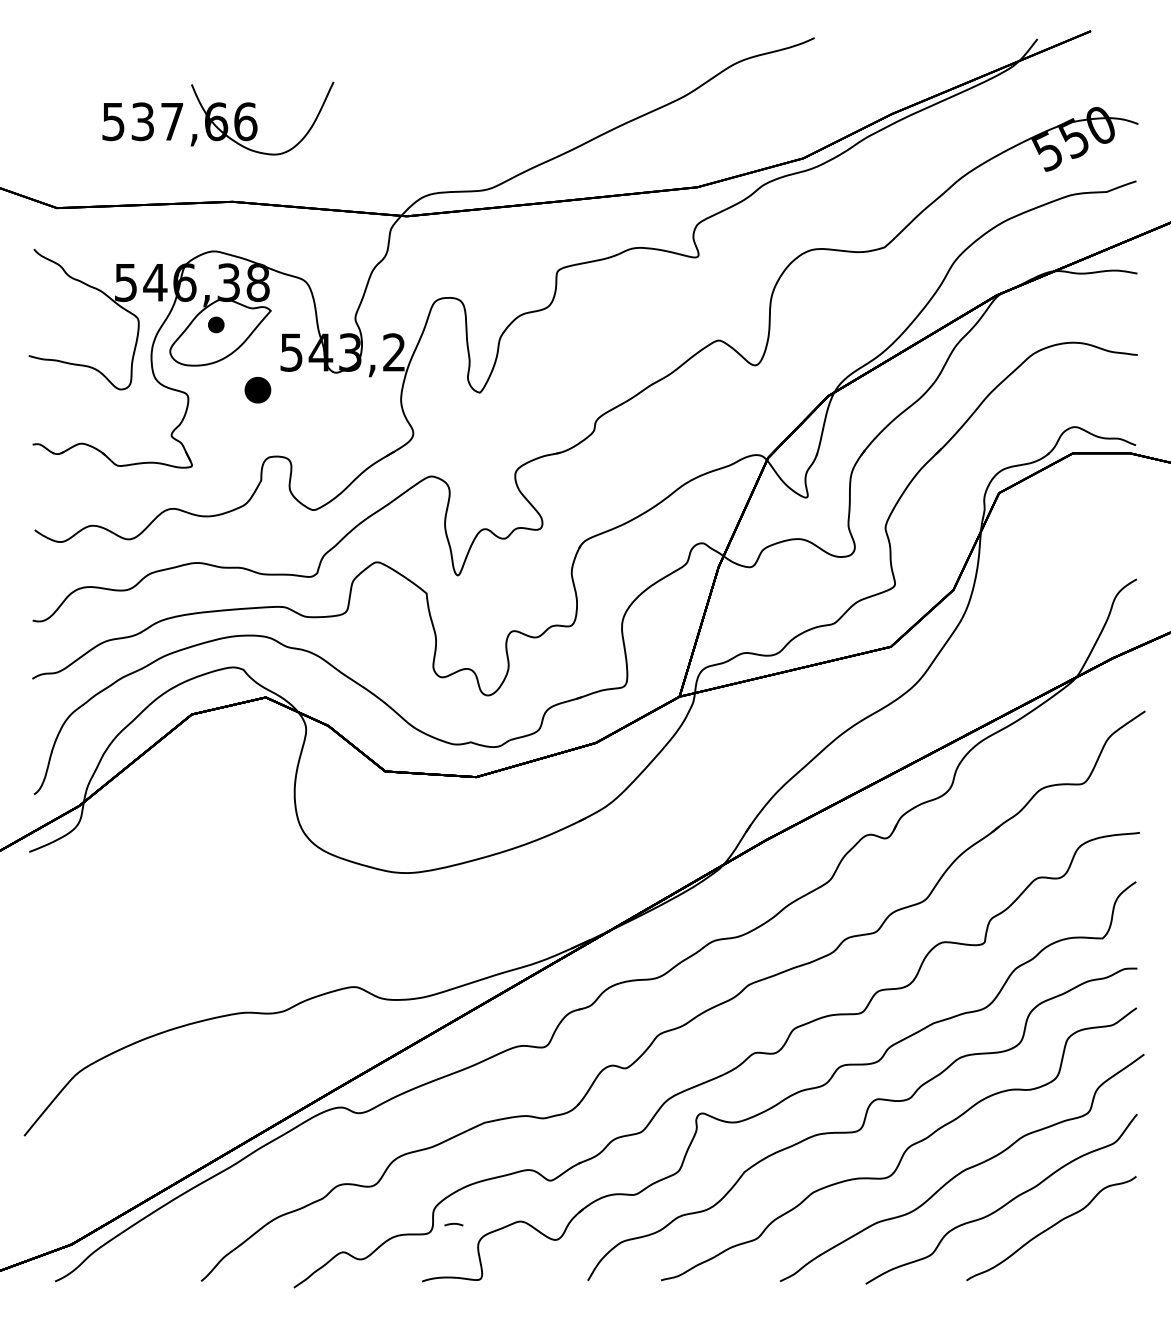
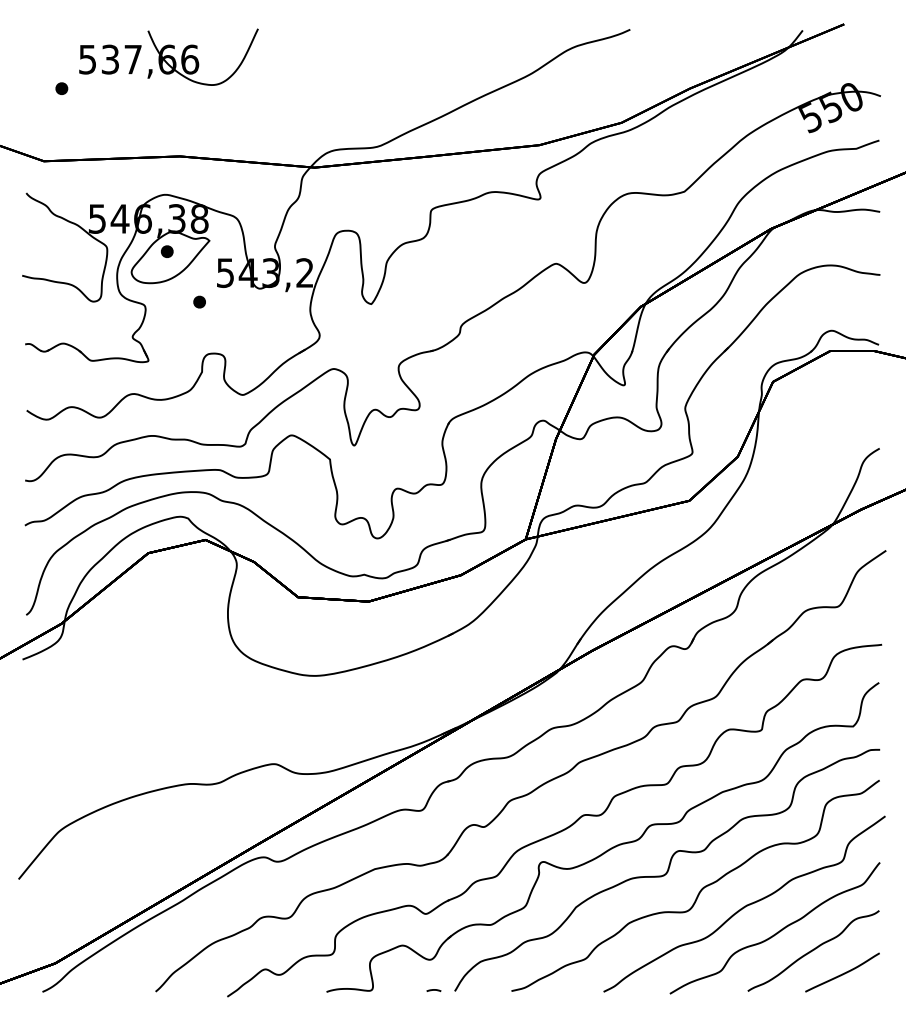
part: (79, 114) -> (61, 88), added
part: (218, 118) -> (168, 57), moved
part: (258, 389) -> (199, 301), size x0.62
curve: (453, 1224) -> (433, 990), moved
curve: (1089, 1257) -> (843, 973), added

